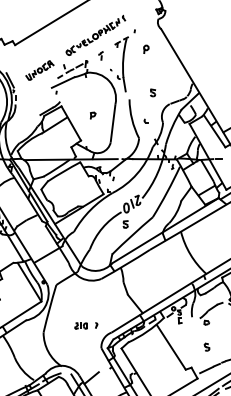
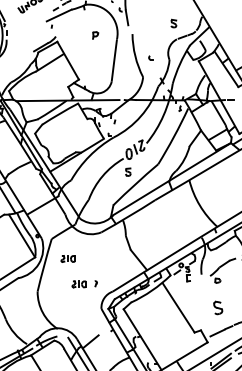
part: (153, 92) -> (174, 23), moved
part: (92, 115) -> (94, 35), moved
part: (70, 302) -> (67, 258), added
part: (206, 346) -> (217, 306), size x1.6

